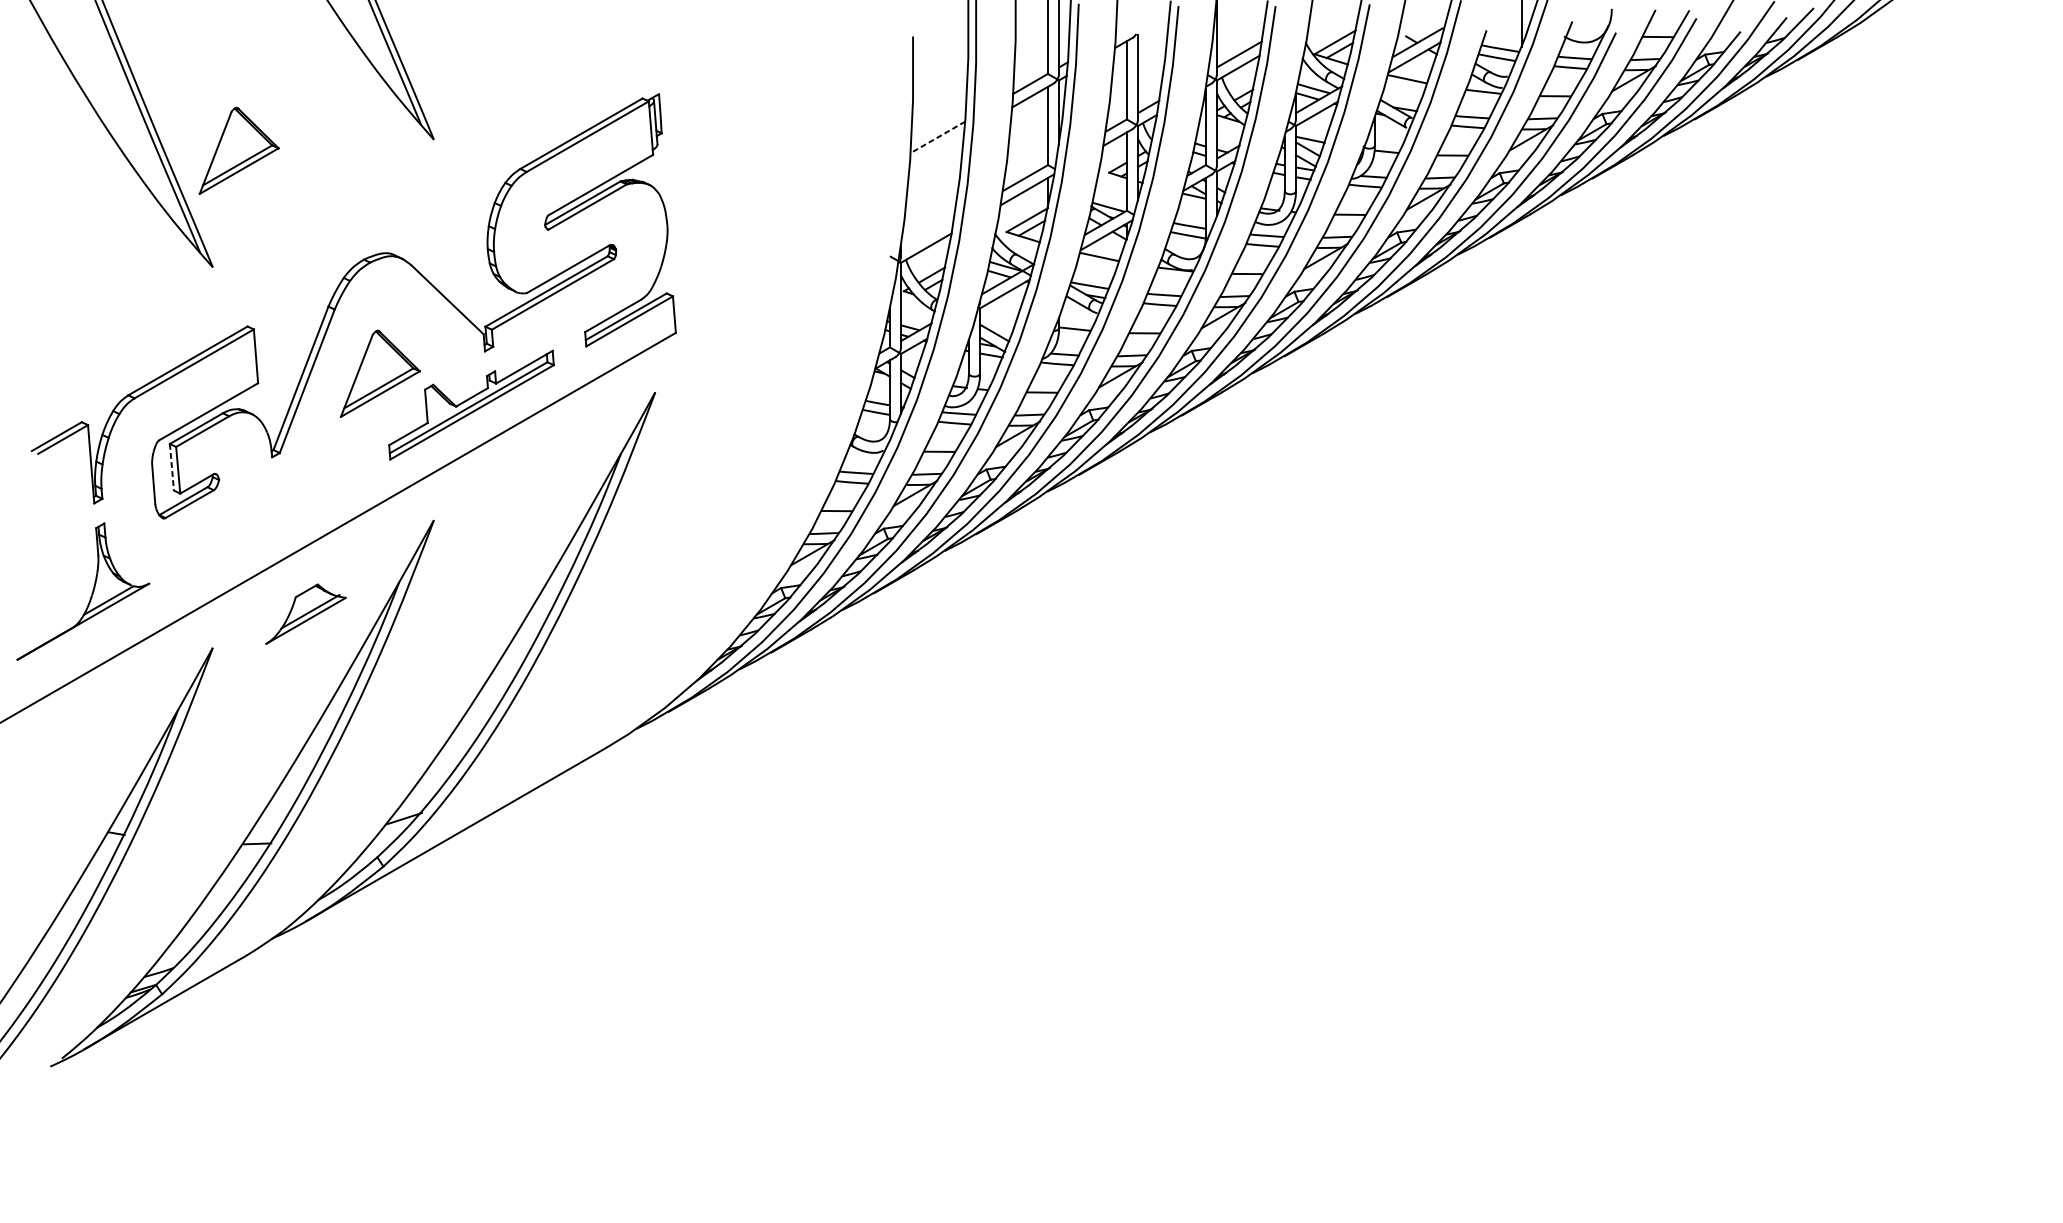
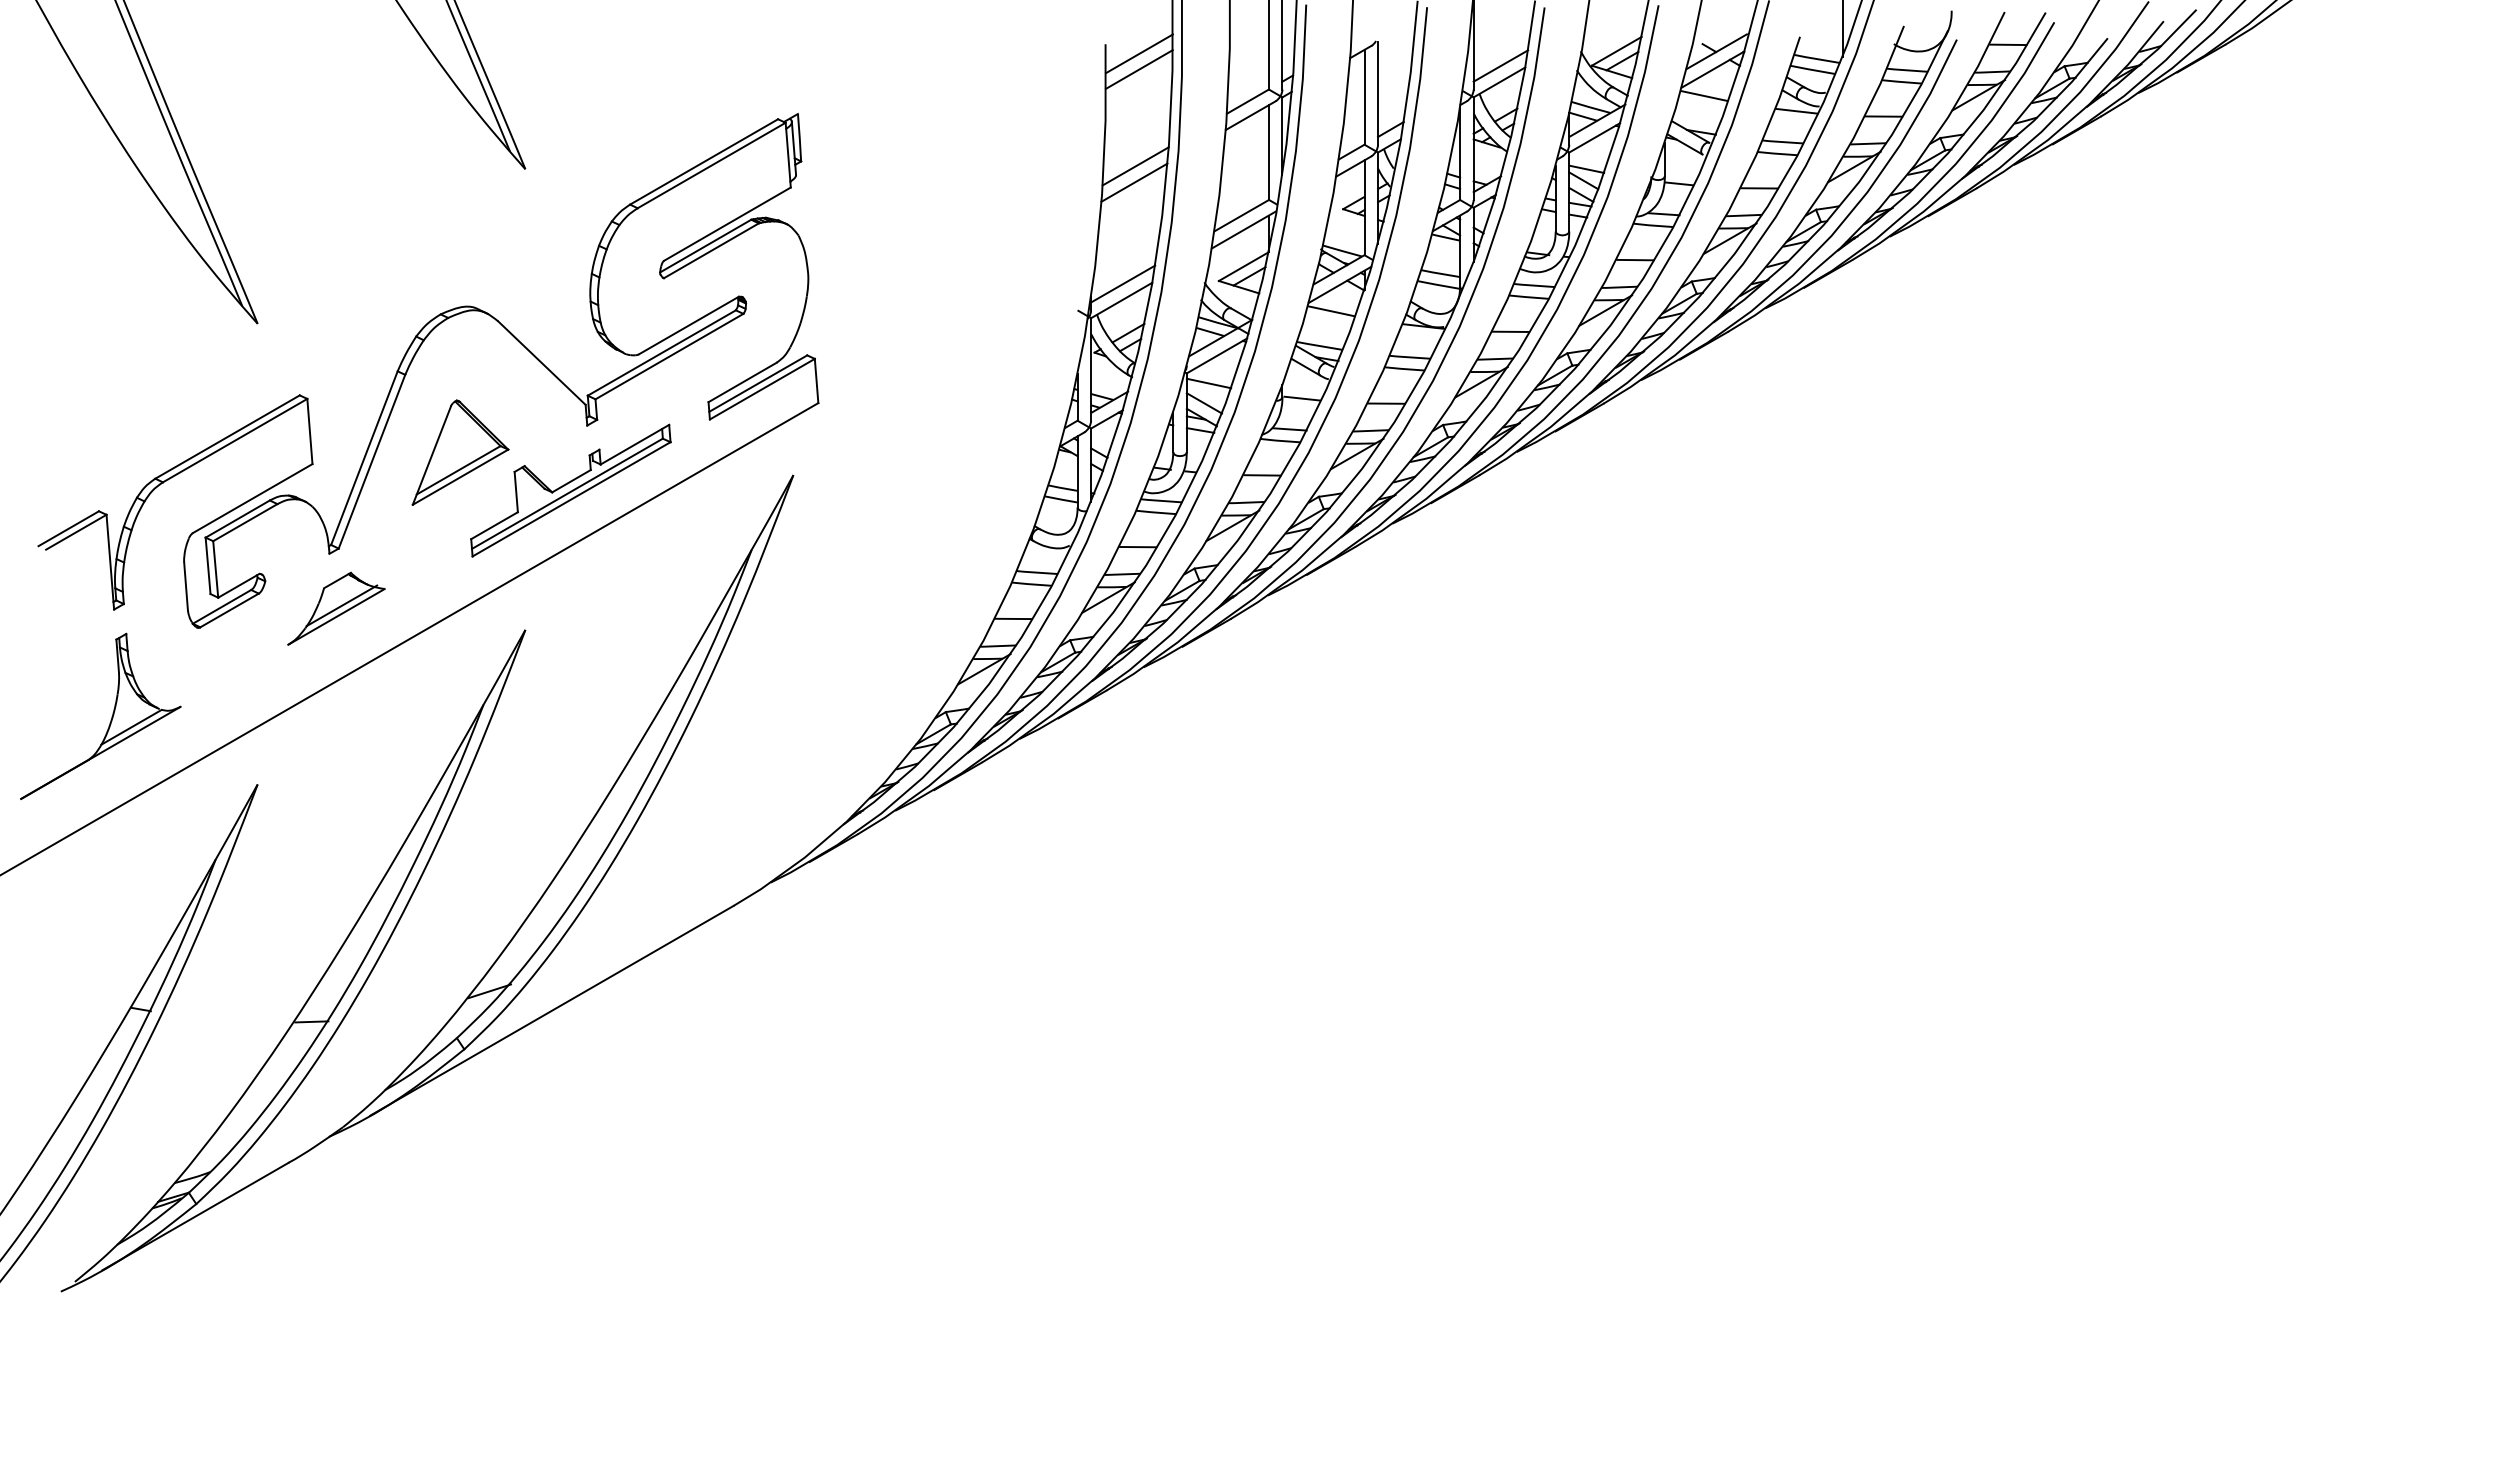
line: (940, 44) -> (1138, 53), added
line: (940, 57) -> (1138, 69), added
line: (937, 137) -> (1135, 166), dashed -> solid
part: (239, 150) -> (289, 182), removed
line: (936, 150) -> (1134, 182), added
line: (927, 234) -> (1123, 283), added
line: (998, 316) -> (1208, 383), added
line: (172, 467) -> (208, 566), dashed -> solid
part: (306, 613) -> (336, 608), moved

